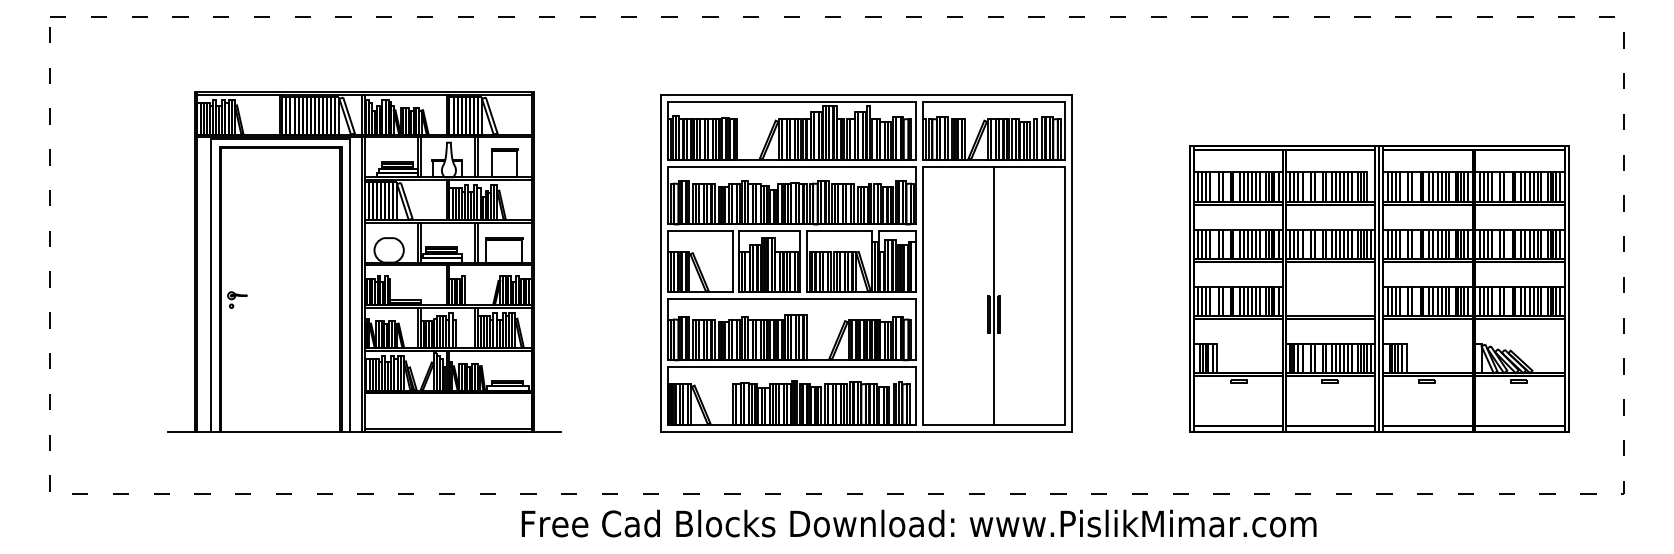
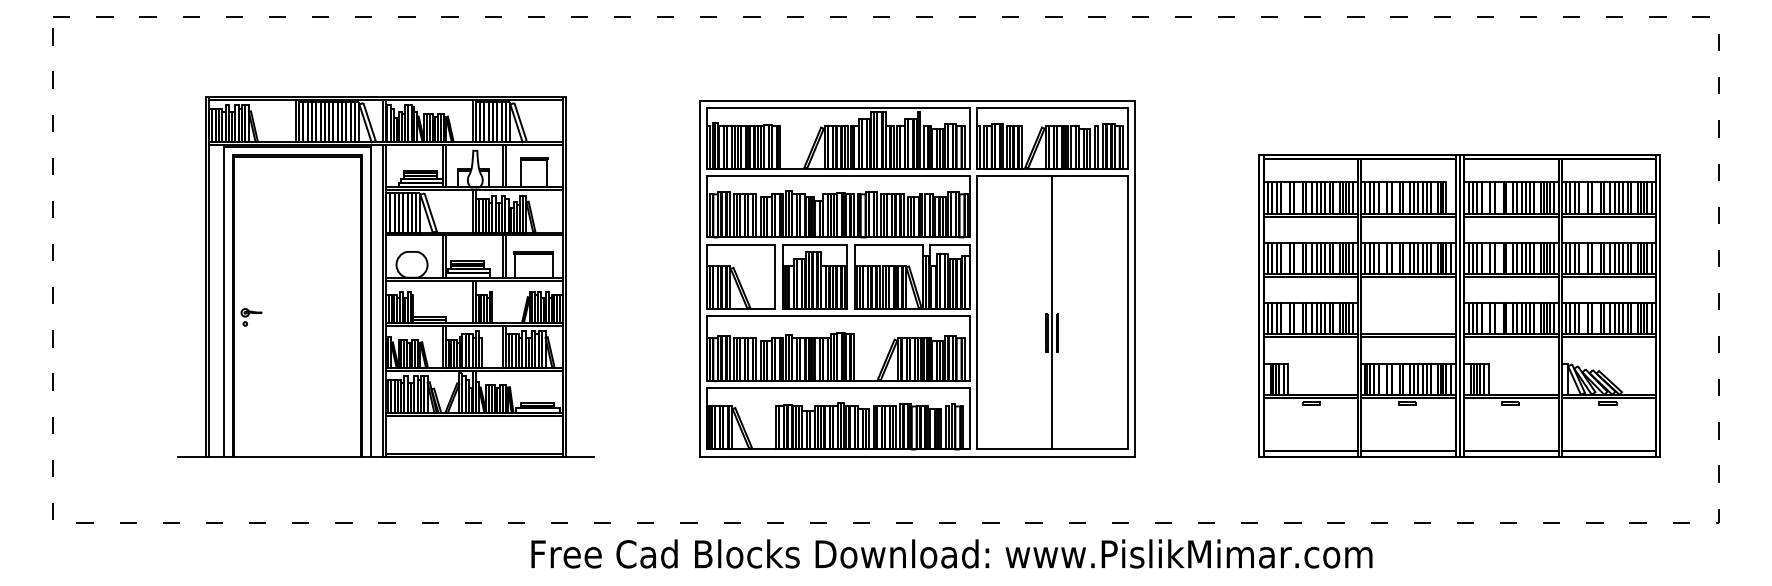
text: (918, 523) -> (951, 553), moved

